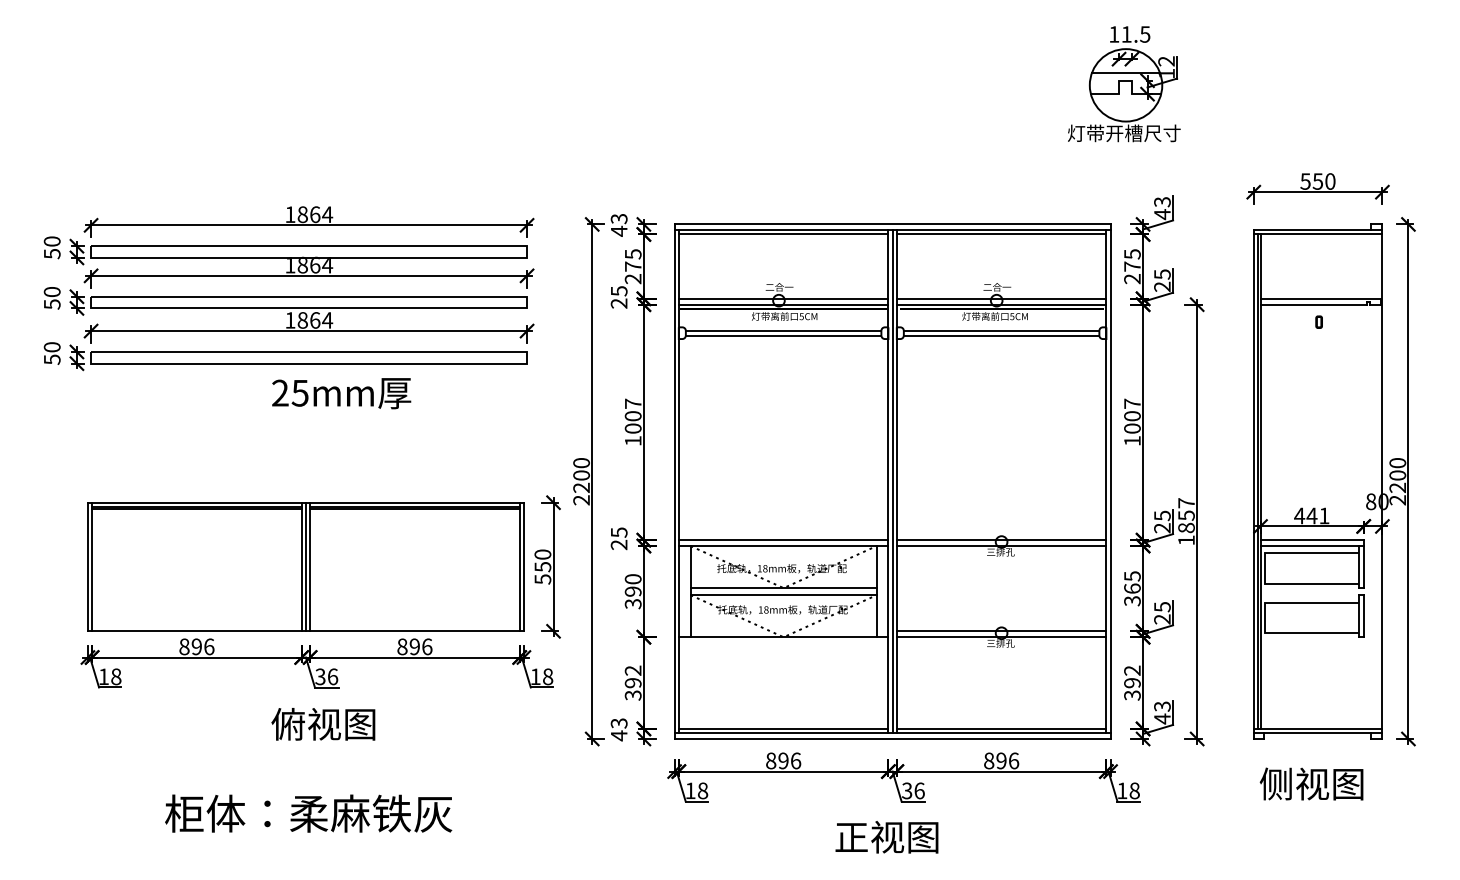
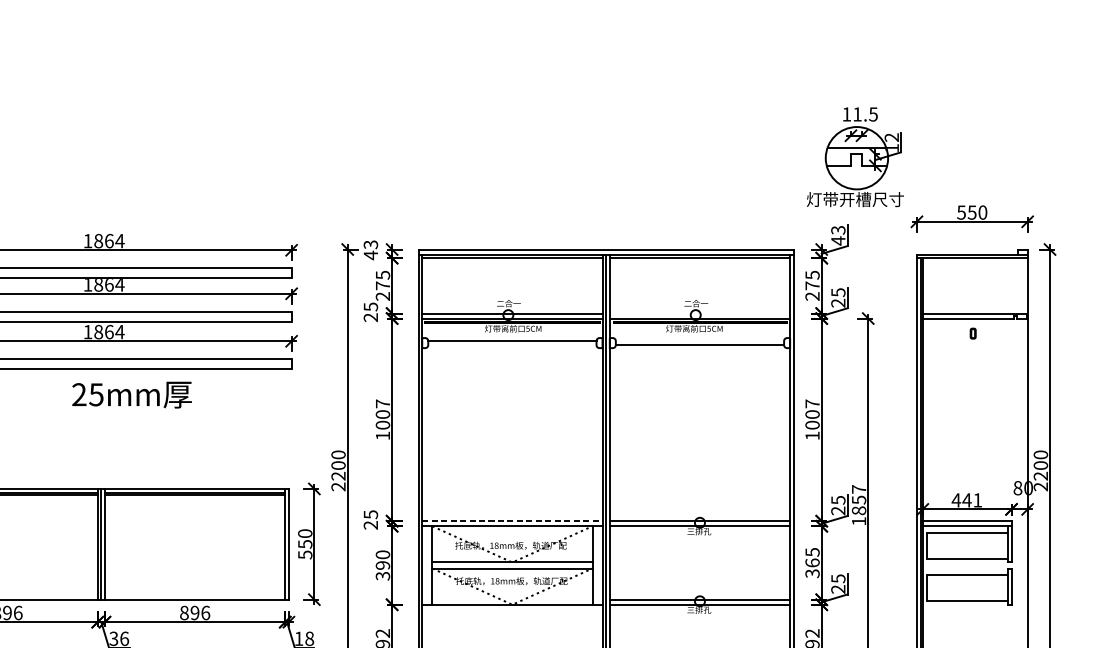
part: (1124, 84) -> (855, 157), moved
line: (1001, 298) -> (699, 313), removed
line: (1001, 330) -> (699, 340), removed
line: (783, 335) -> (512, 345), removed
line: (783, 540) -> (512, 521), solid -> dashed

